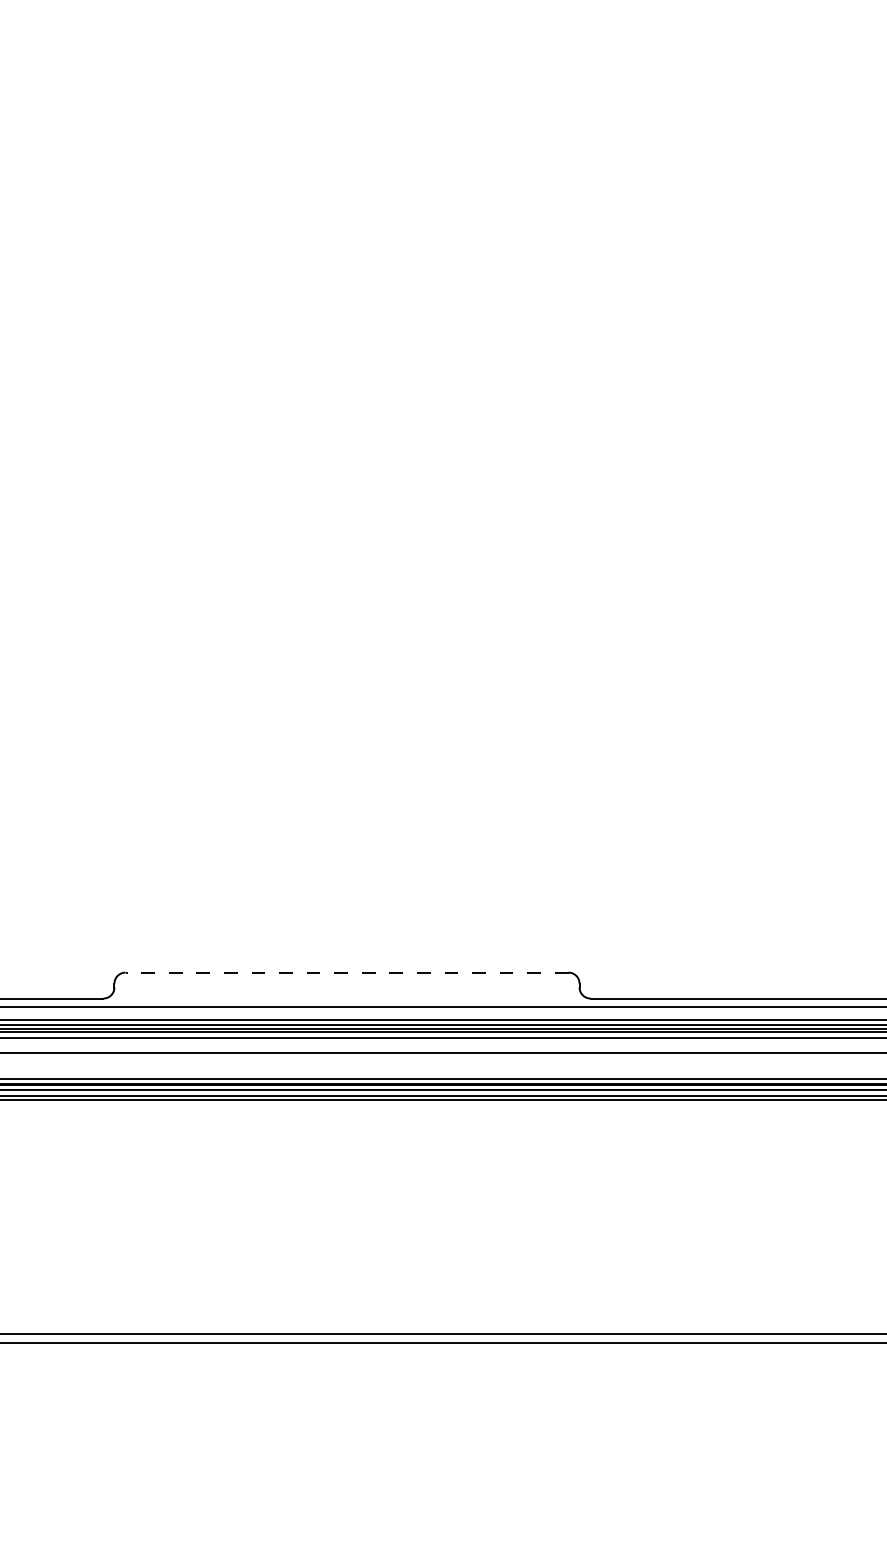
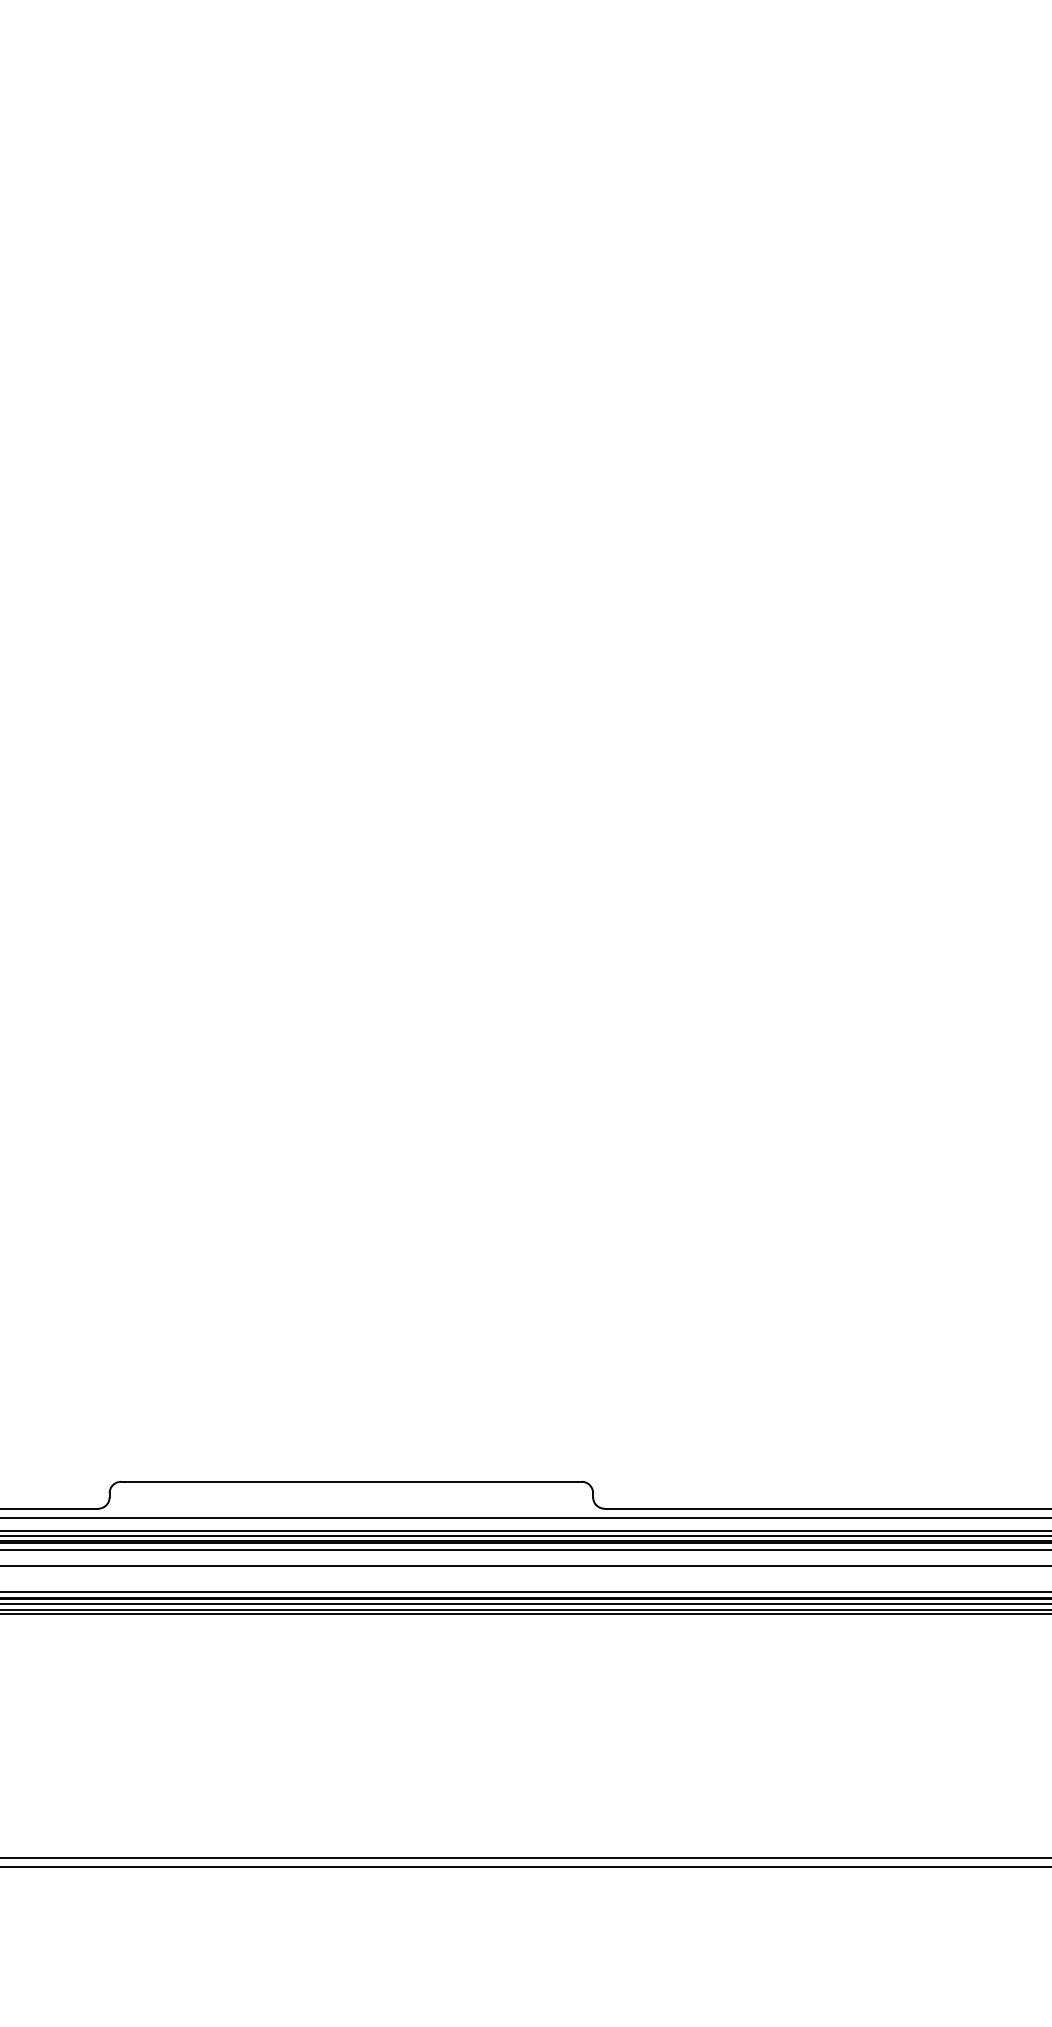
line: (346, 972) -> (350, 1481), dashed -> solid

